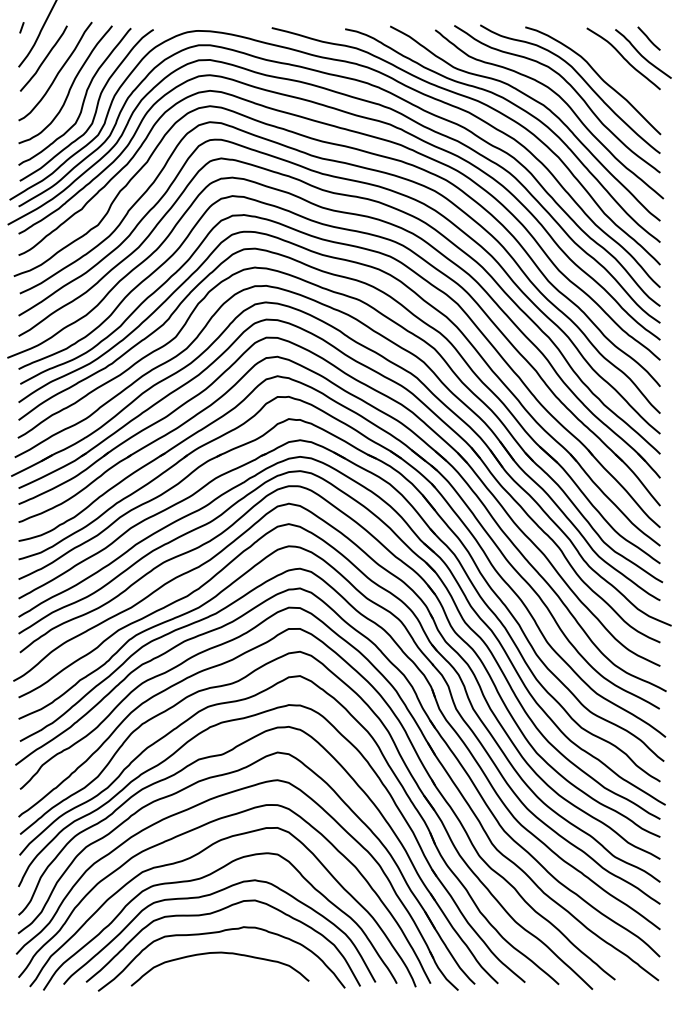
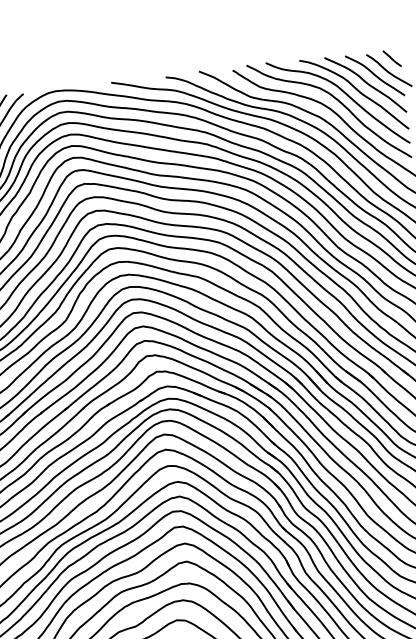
curve: (610, 67) -> (366, 83), added

